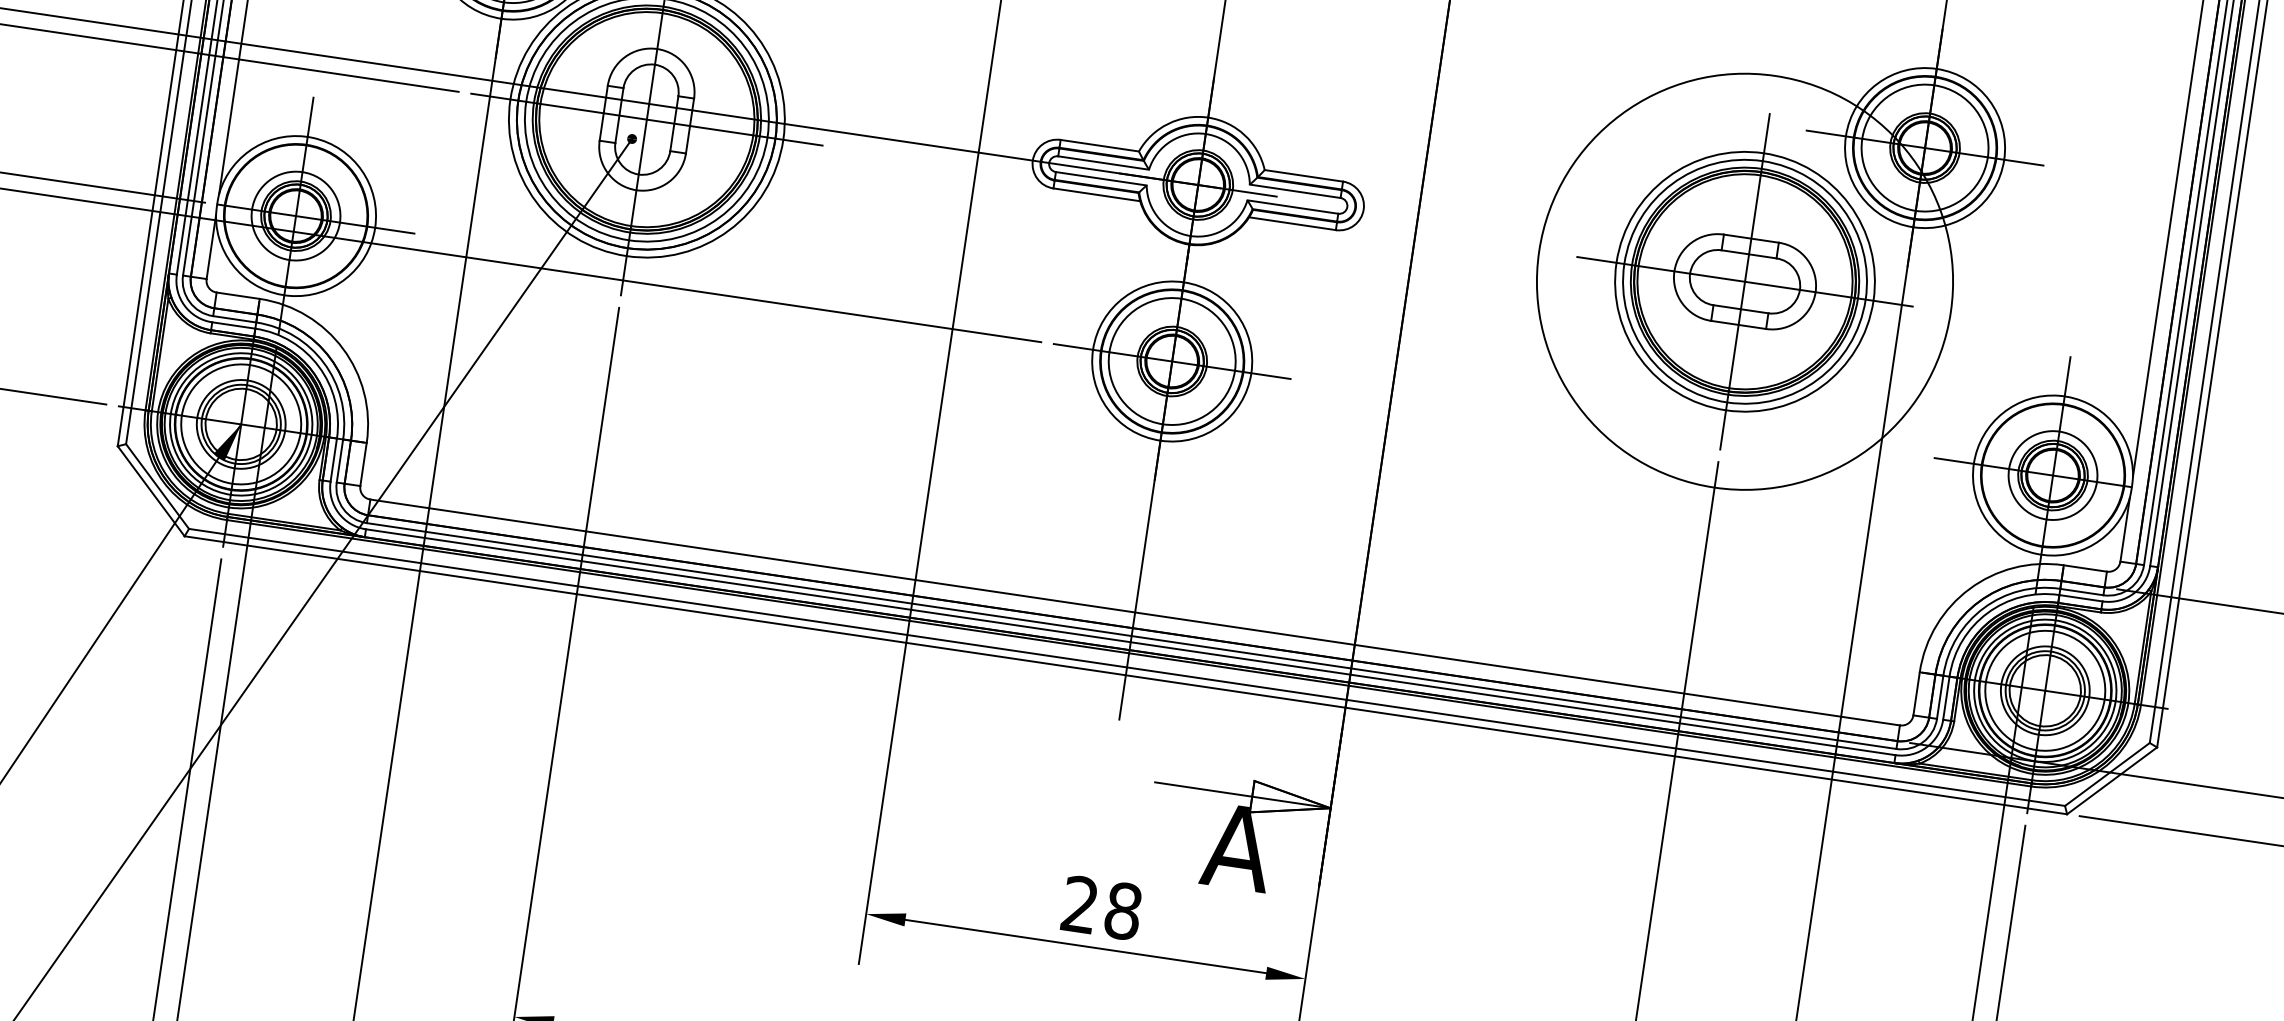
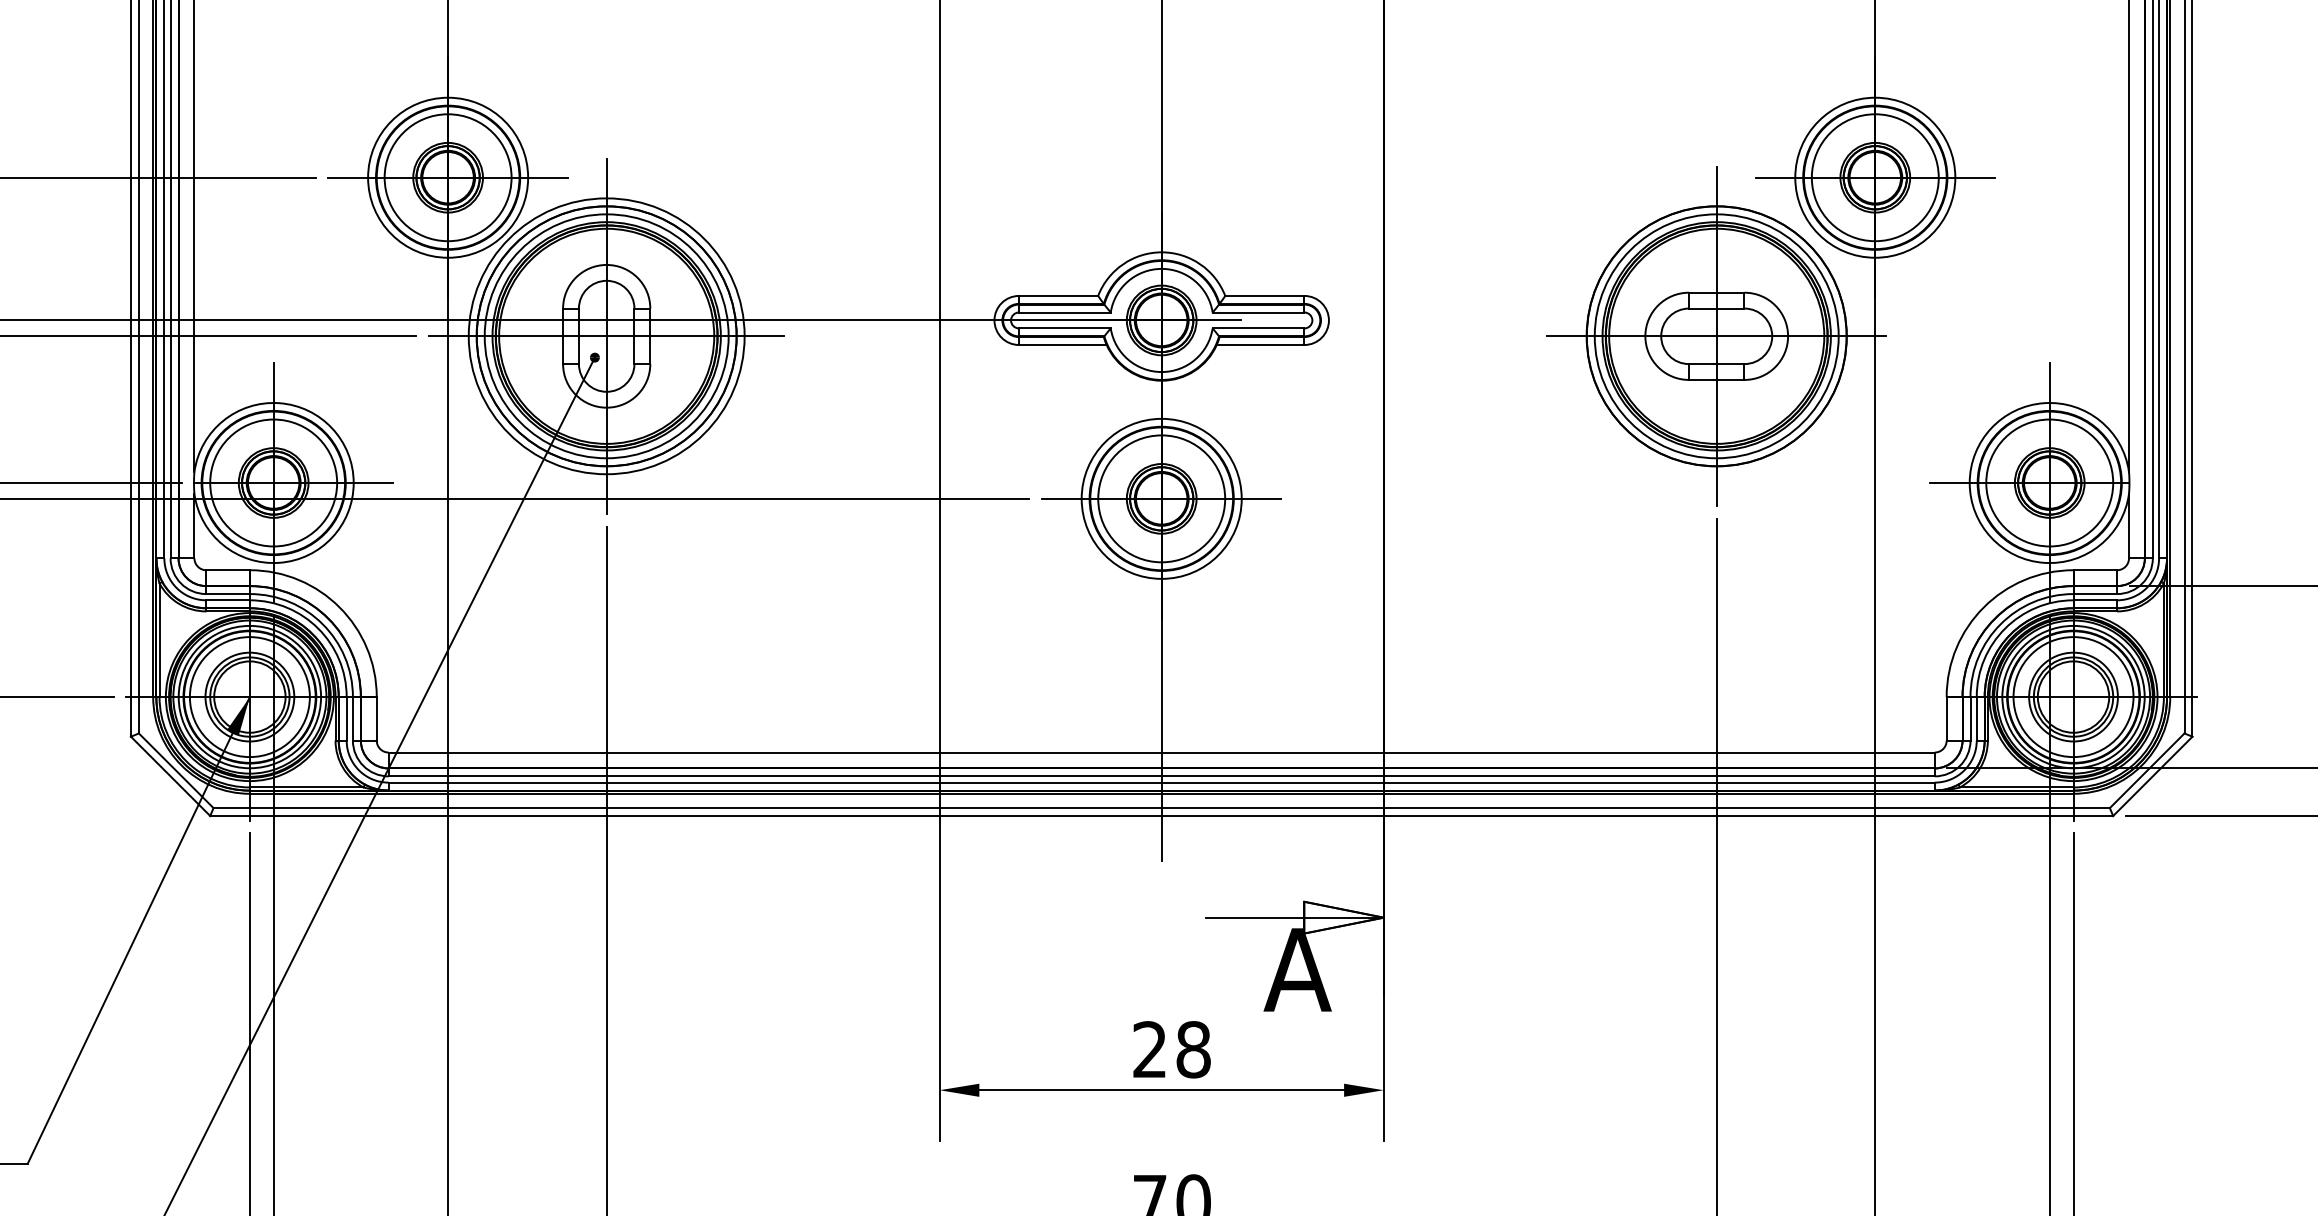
circle: (295, 215) -> (273, 482), size x1.43
circle: (1744, 281) -> (1716, 336), size x0.62
circle: (2052, 475) -> (2049, 482), size x1.43

